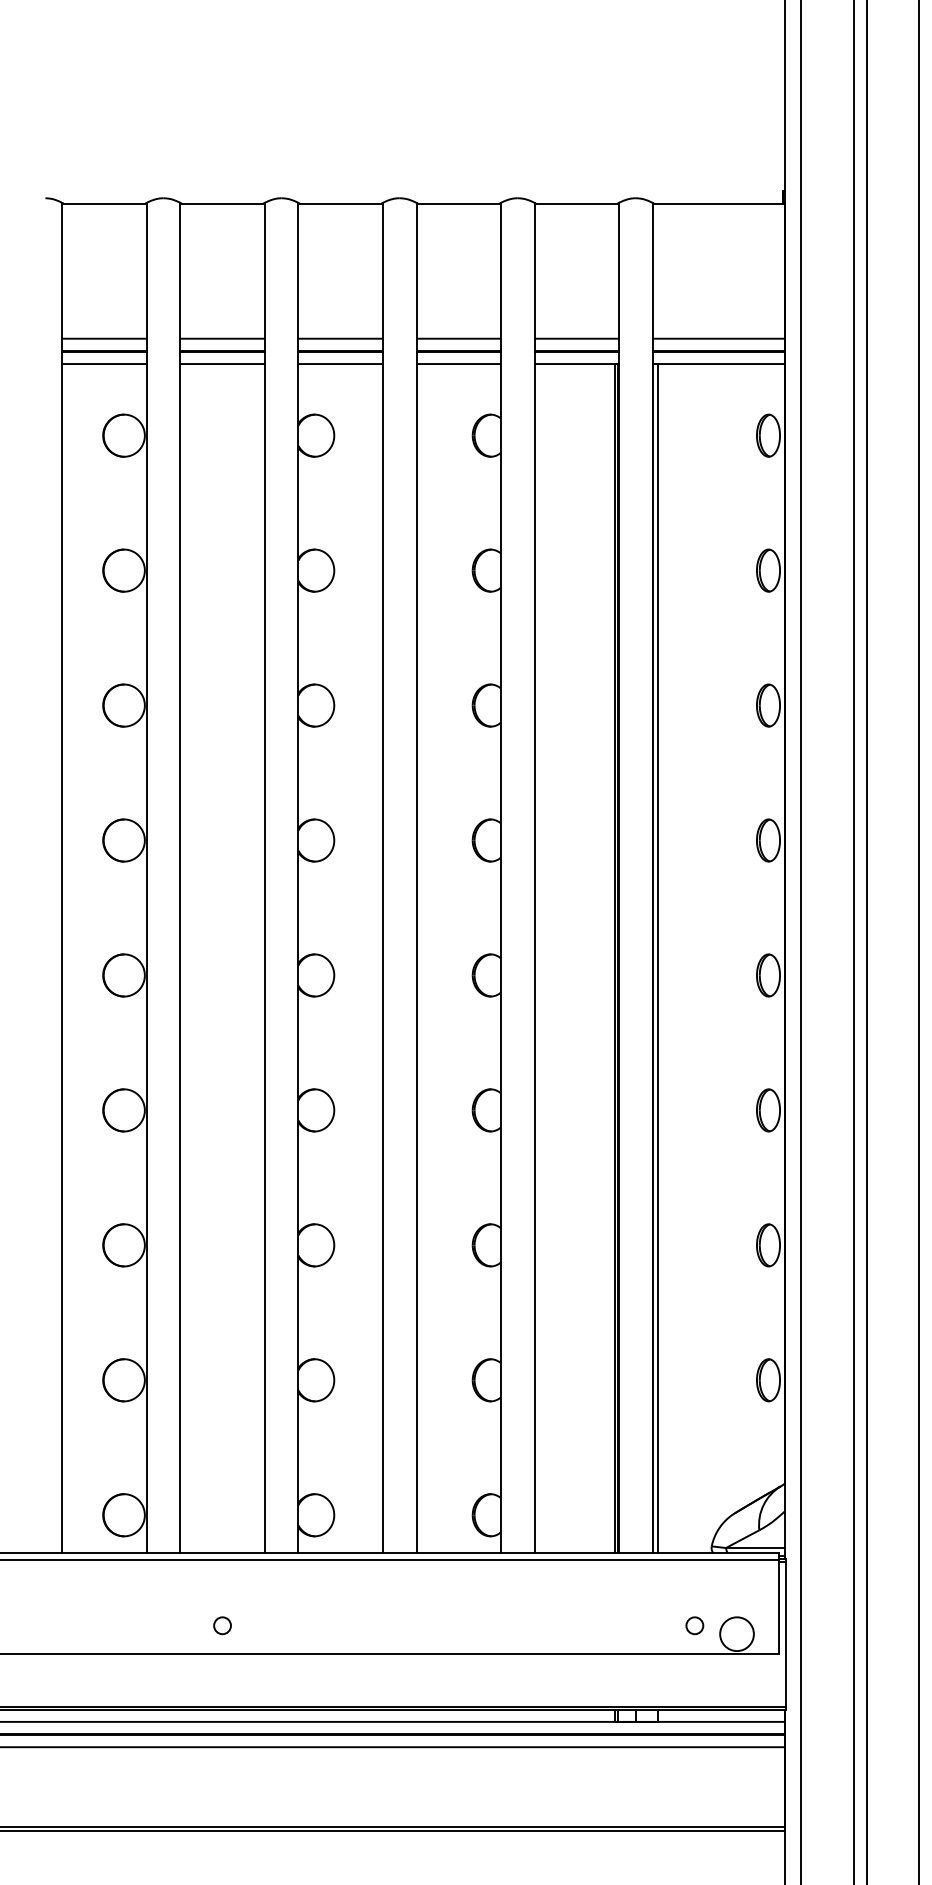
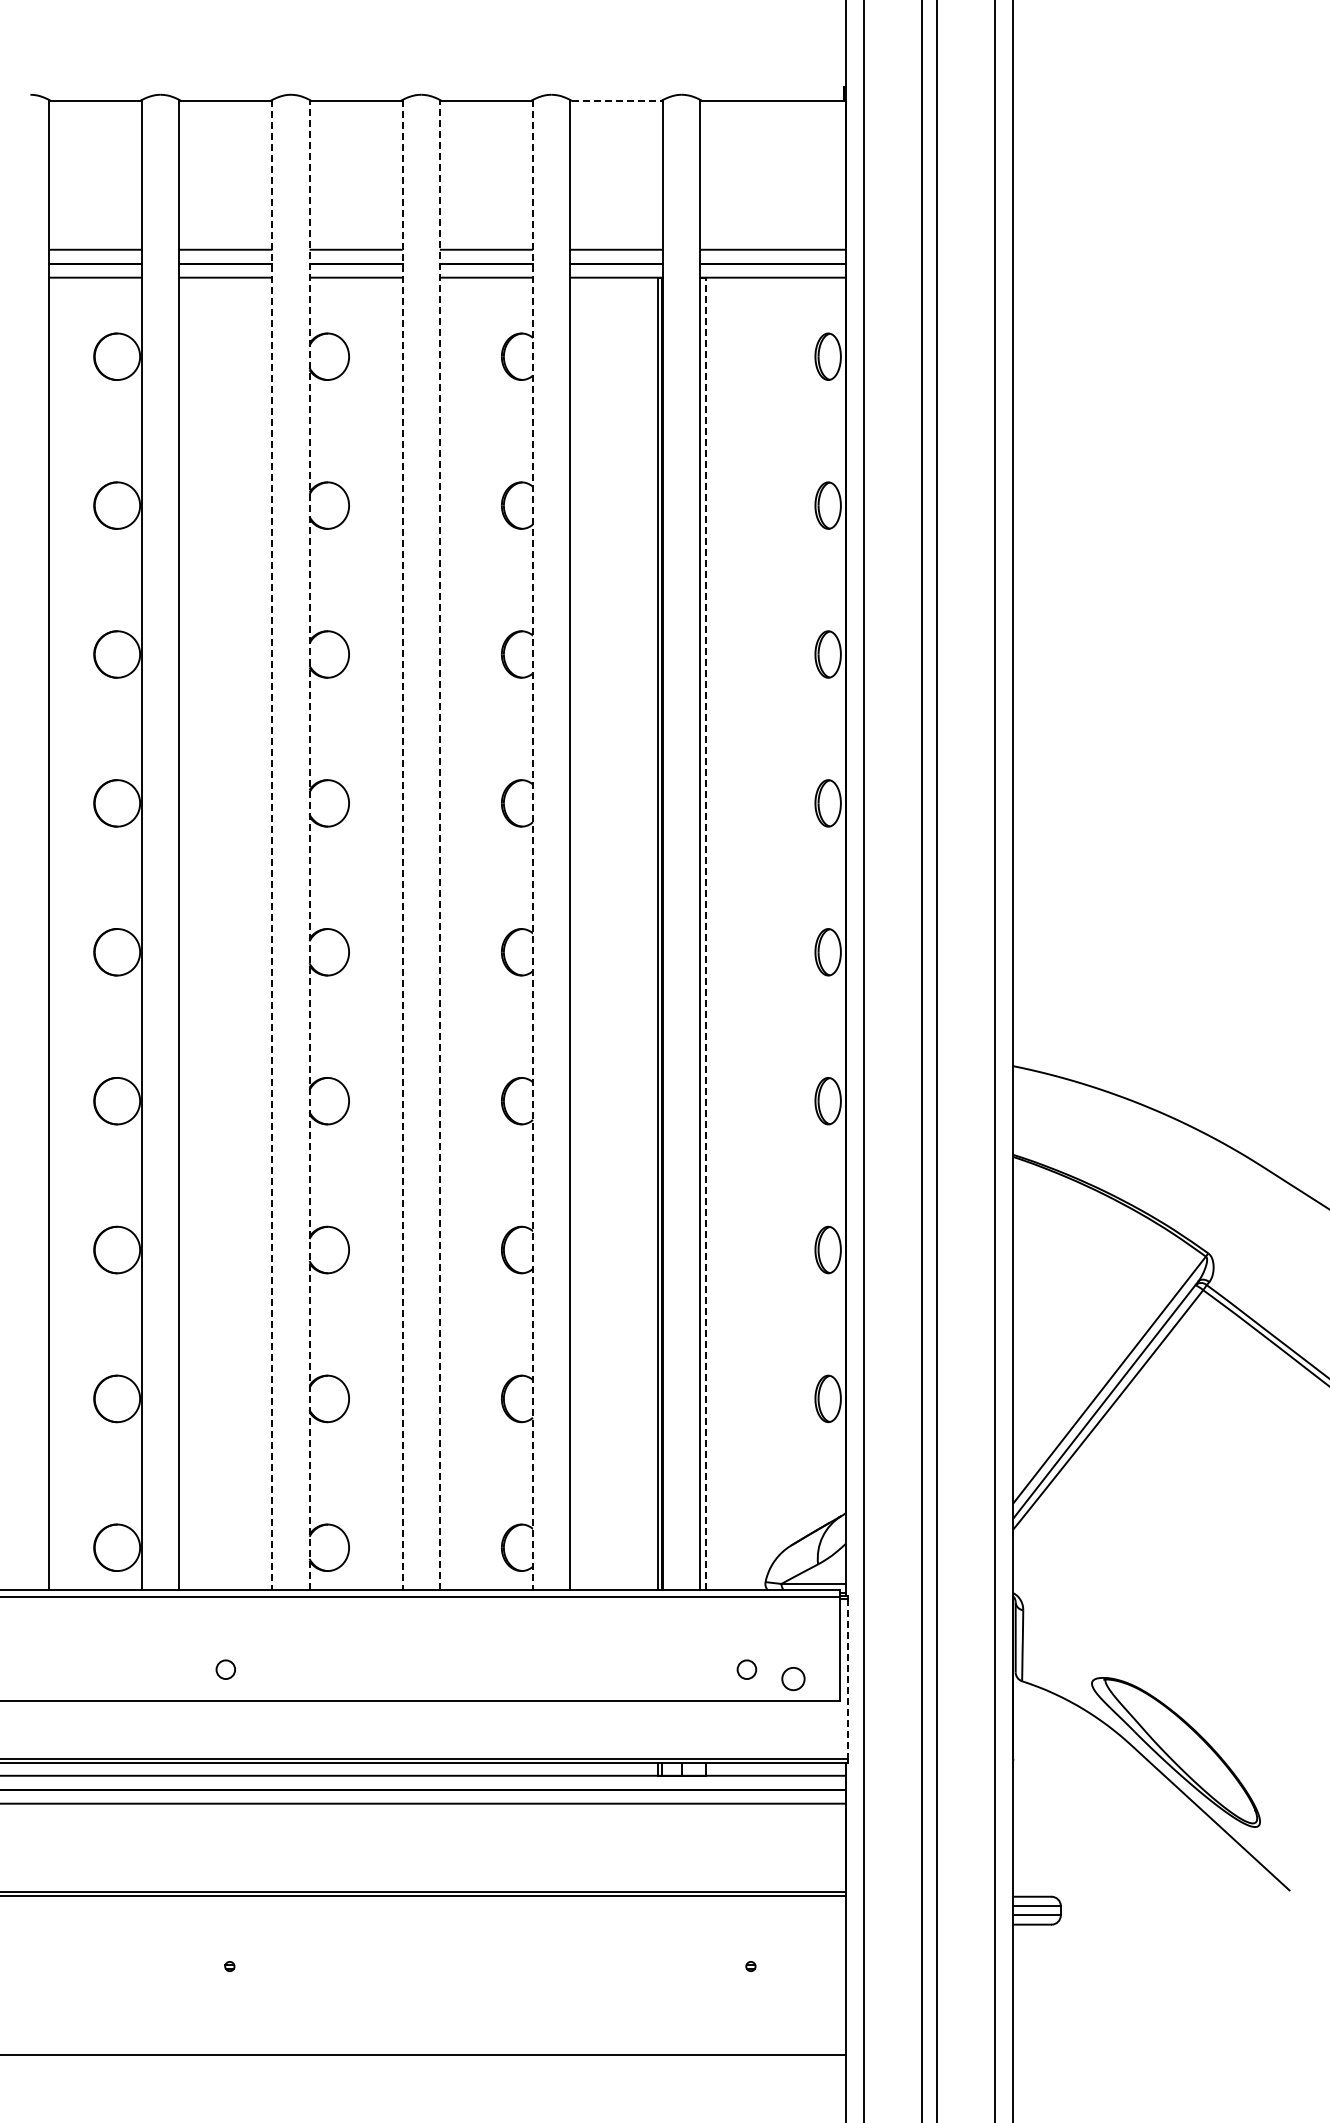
line: (576, 203) -> (616, 100), solid -> dashed
line: (264, 877) -> (272, 844), solid -> dashed
line: (298, 877) -> (309, 844), solid -> dashed
line: (382, 877) -> (402, 844), solid -> dashed
line: (416, 877) -> (439, 844), solid -> dashed
line: (500, 877) -> (532, 844), solid -> dashed
line: (657, 958) -> (705, 933), solid -> dashed
circle: (737, 1633) -> (793, 1678), size x0.6
line: (786, 1634) -> (847, 1679), solid -> dashed

